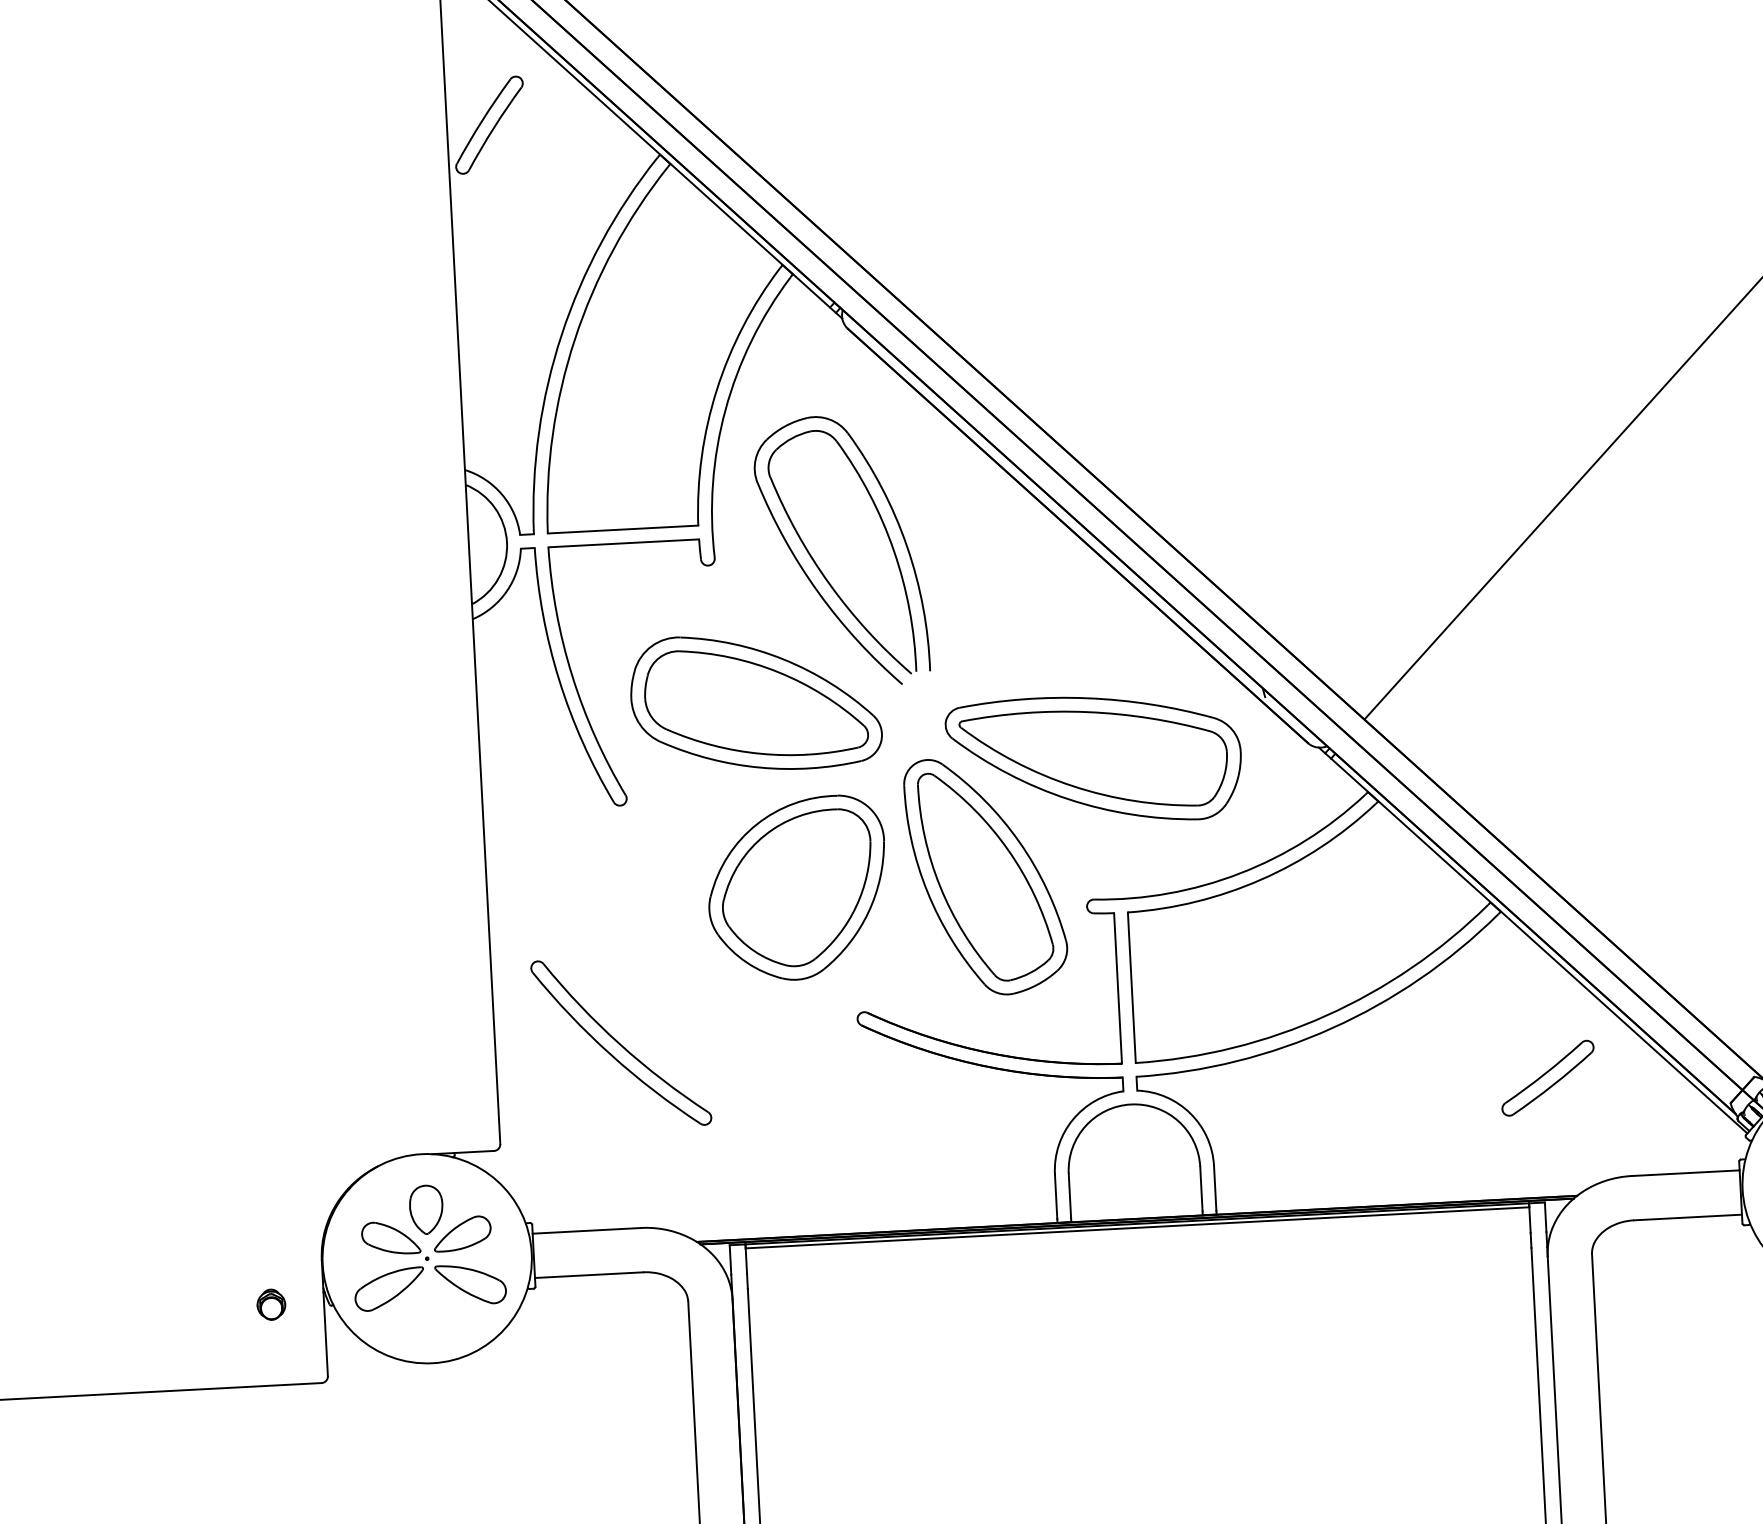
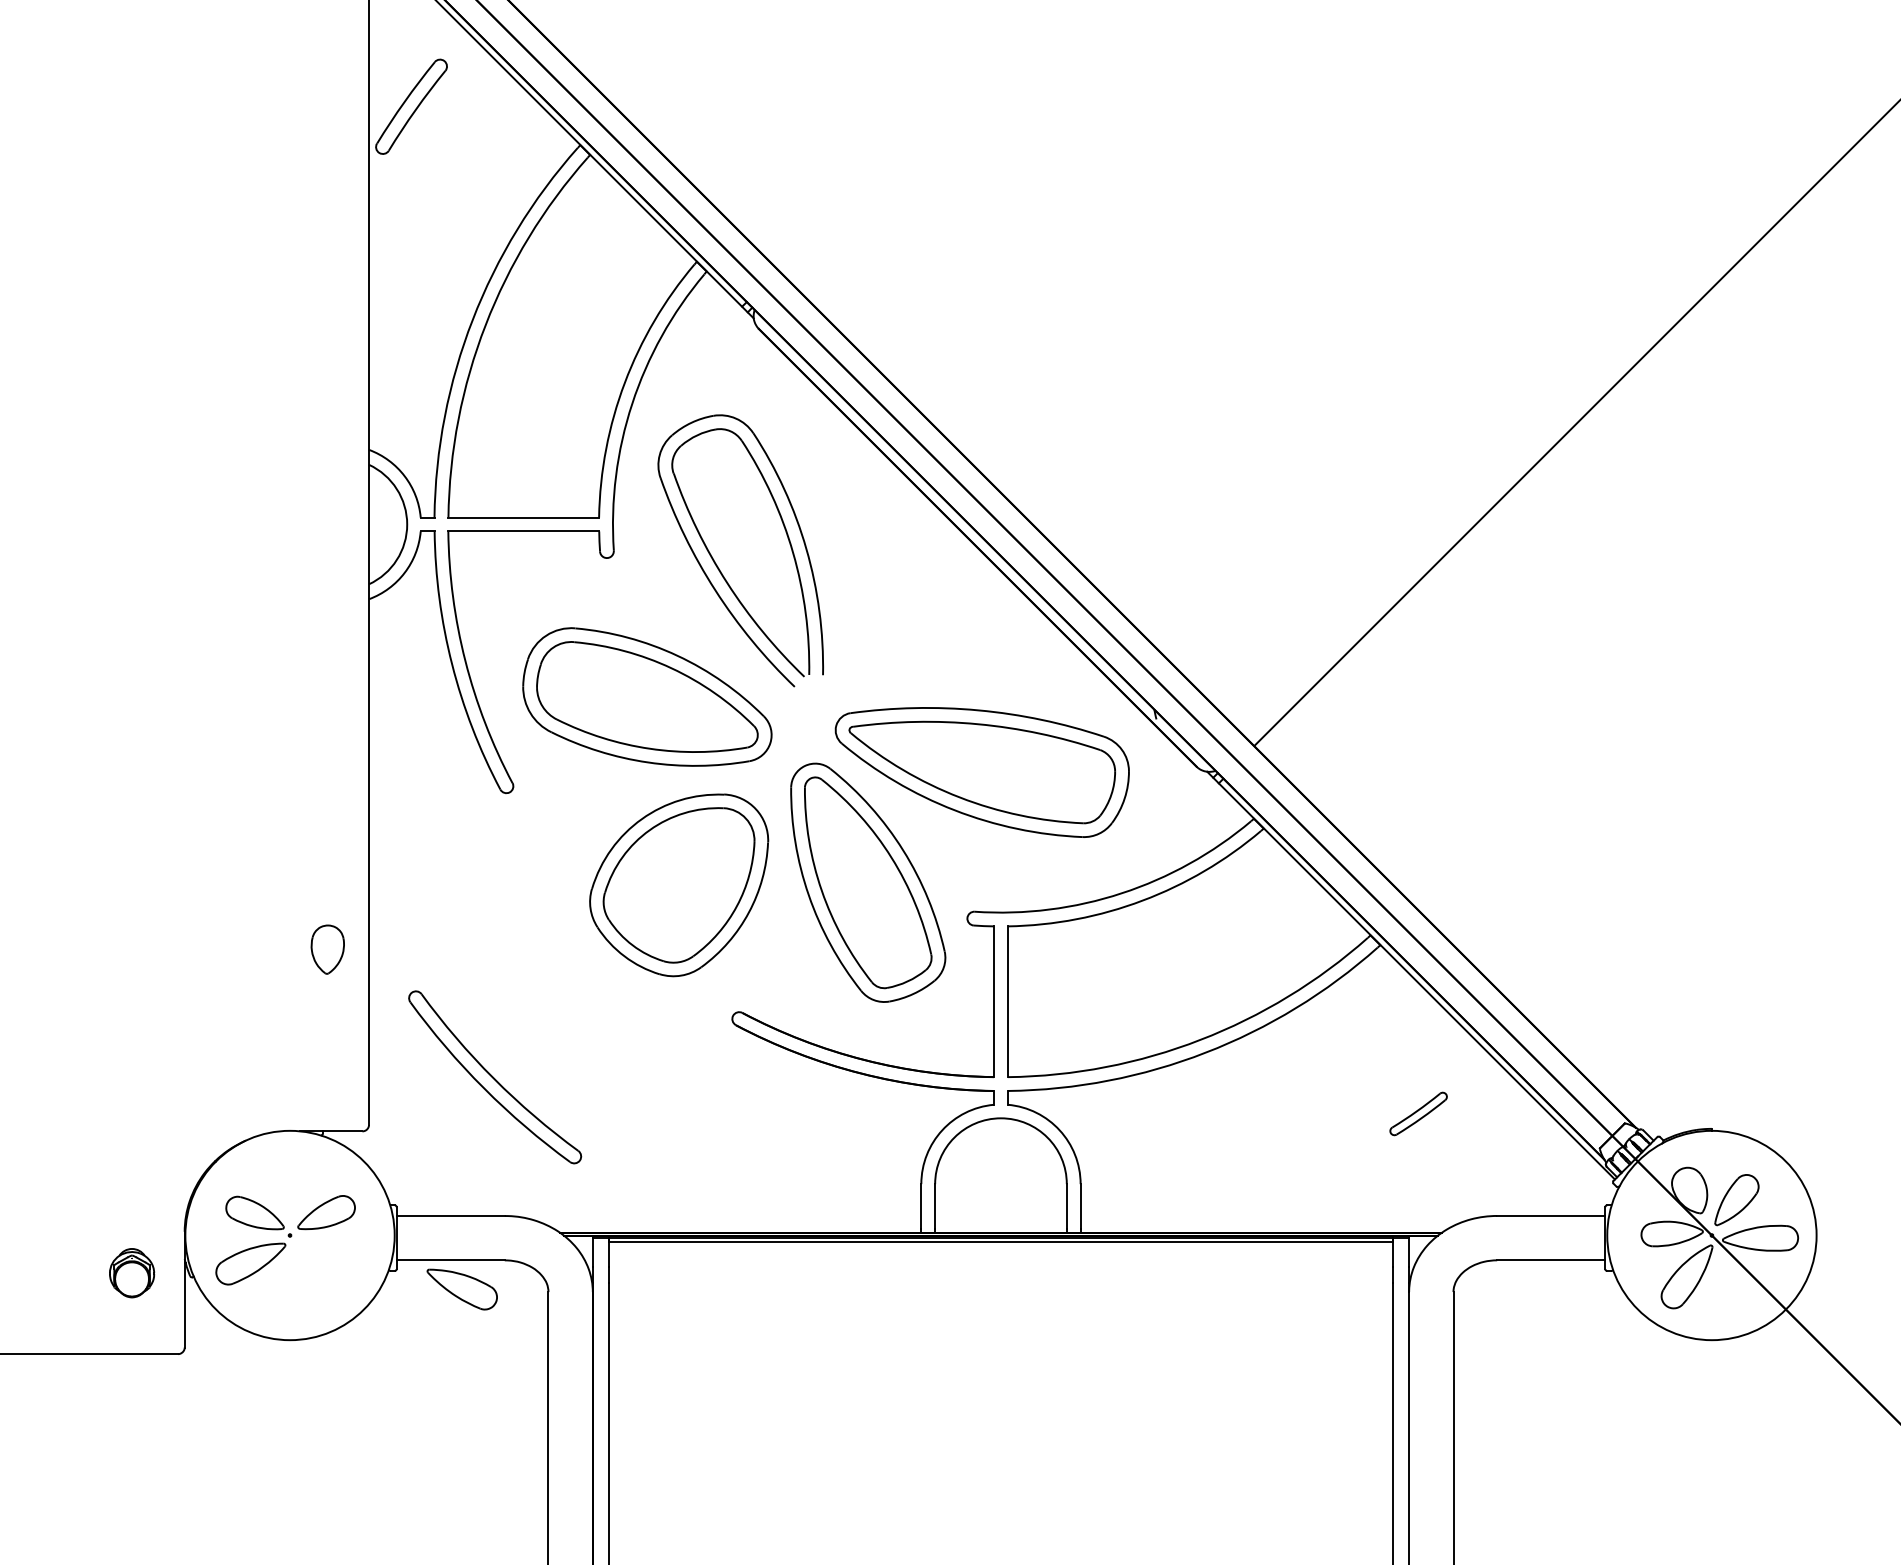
part: (621, 1043) -> (495, 1077), moved
part: (1547, 1077) -> (1418, 1113), size x0.6
part: (426, 1209) -> (327, 949), moved
part: (470, 1284) -> (461, 1289), moved
part: (270, 1304) -> (131, 1273), size x1.6

